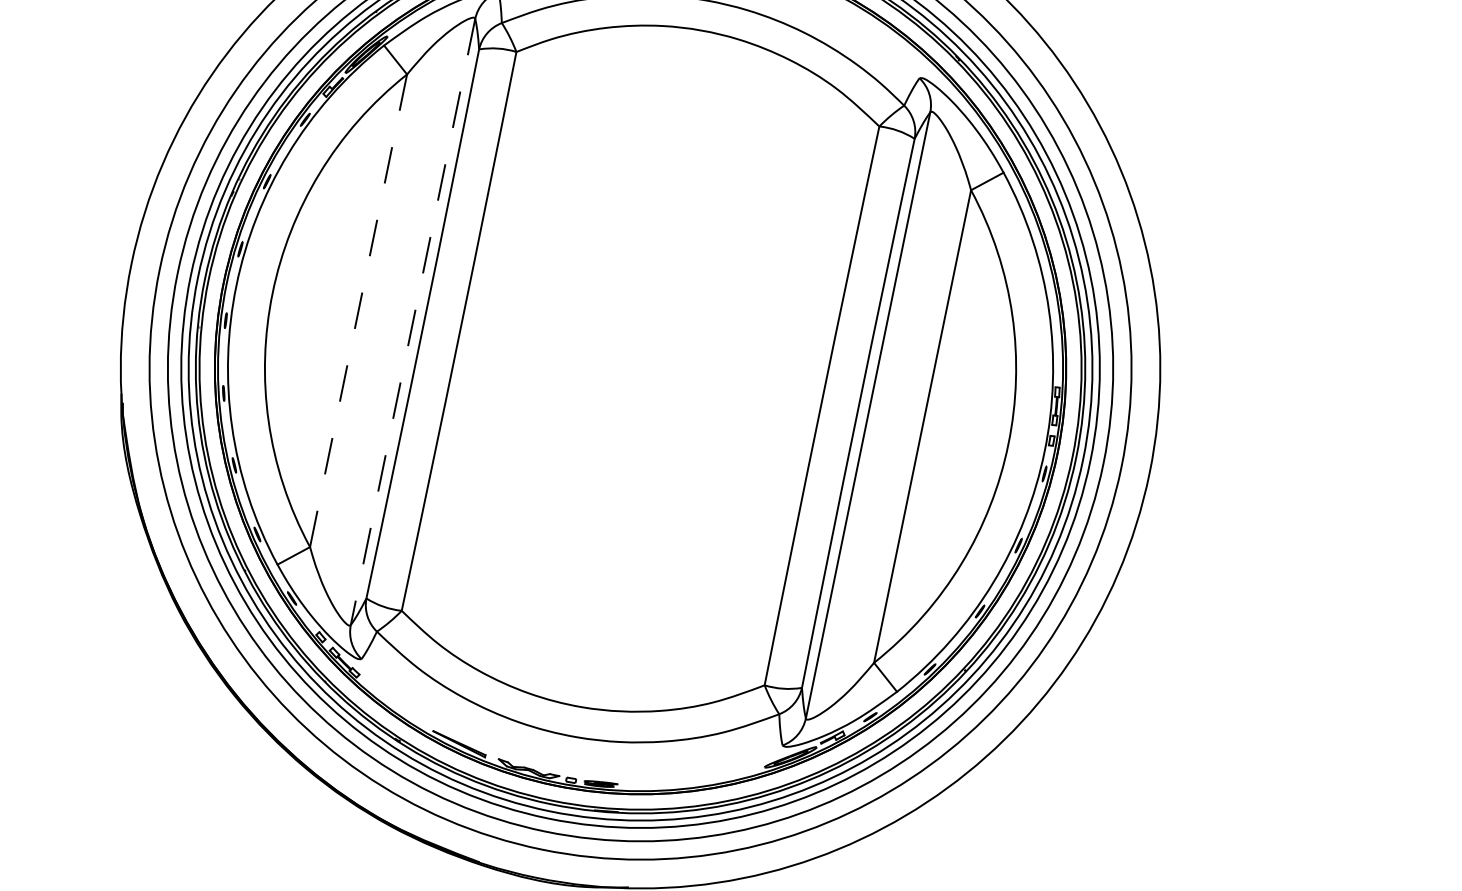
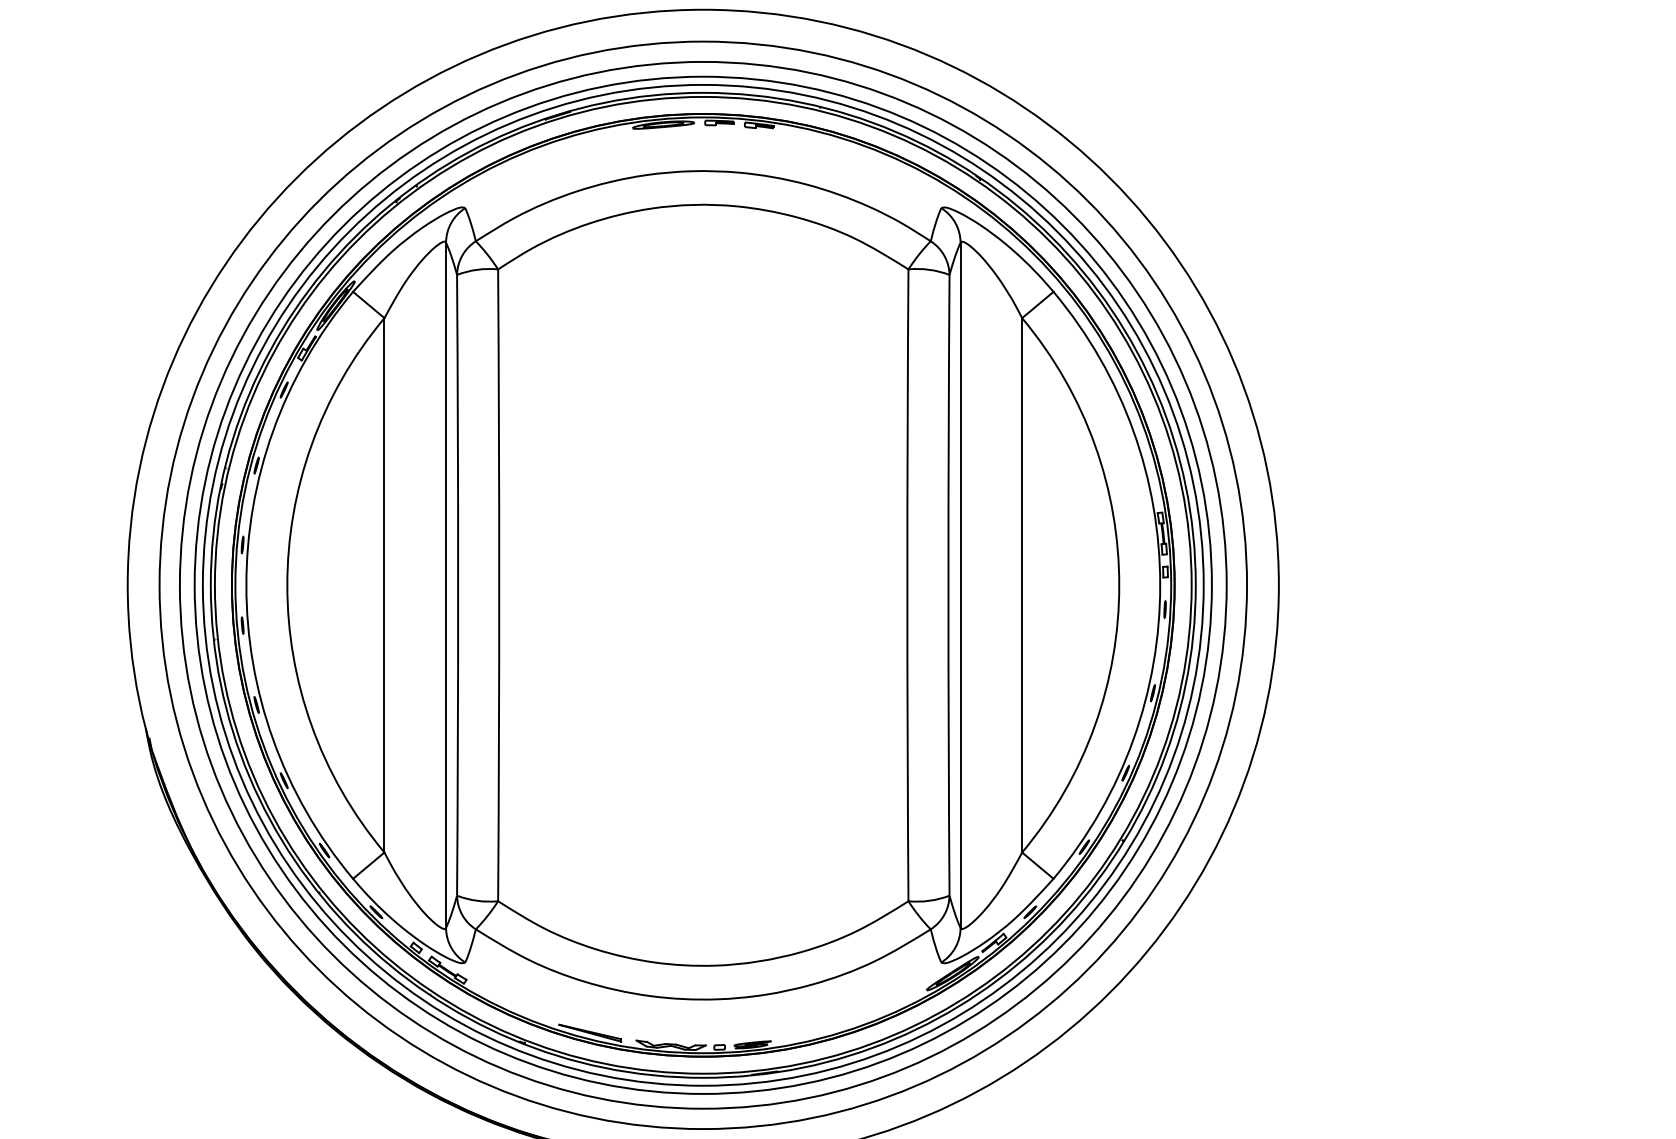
line: (358, 310) -> (384, 584), dashed -> solid
line: (413, 322) -> (446, 585), dashed -> solid

